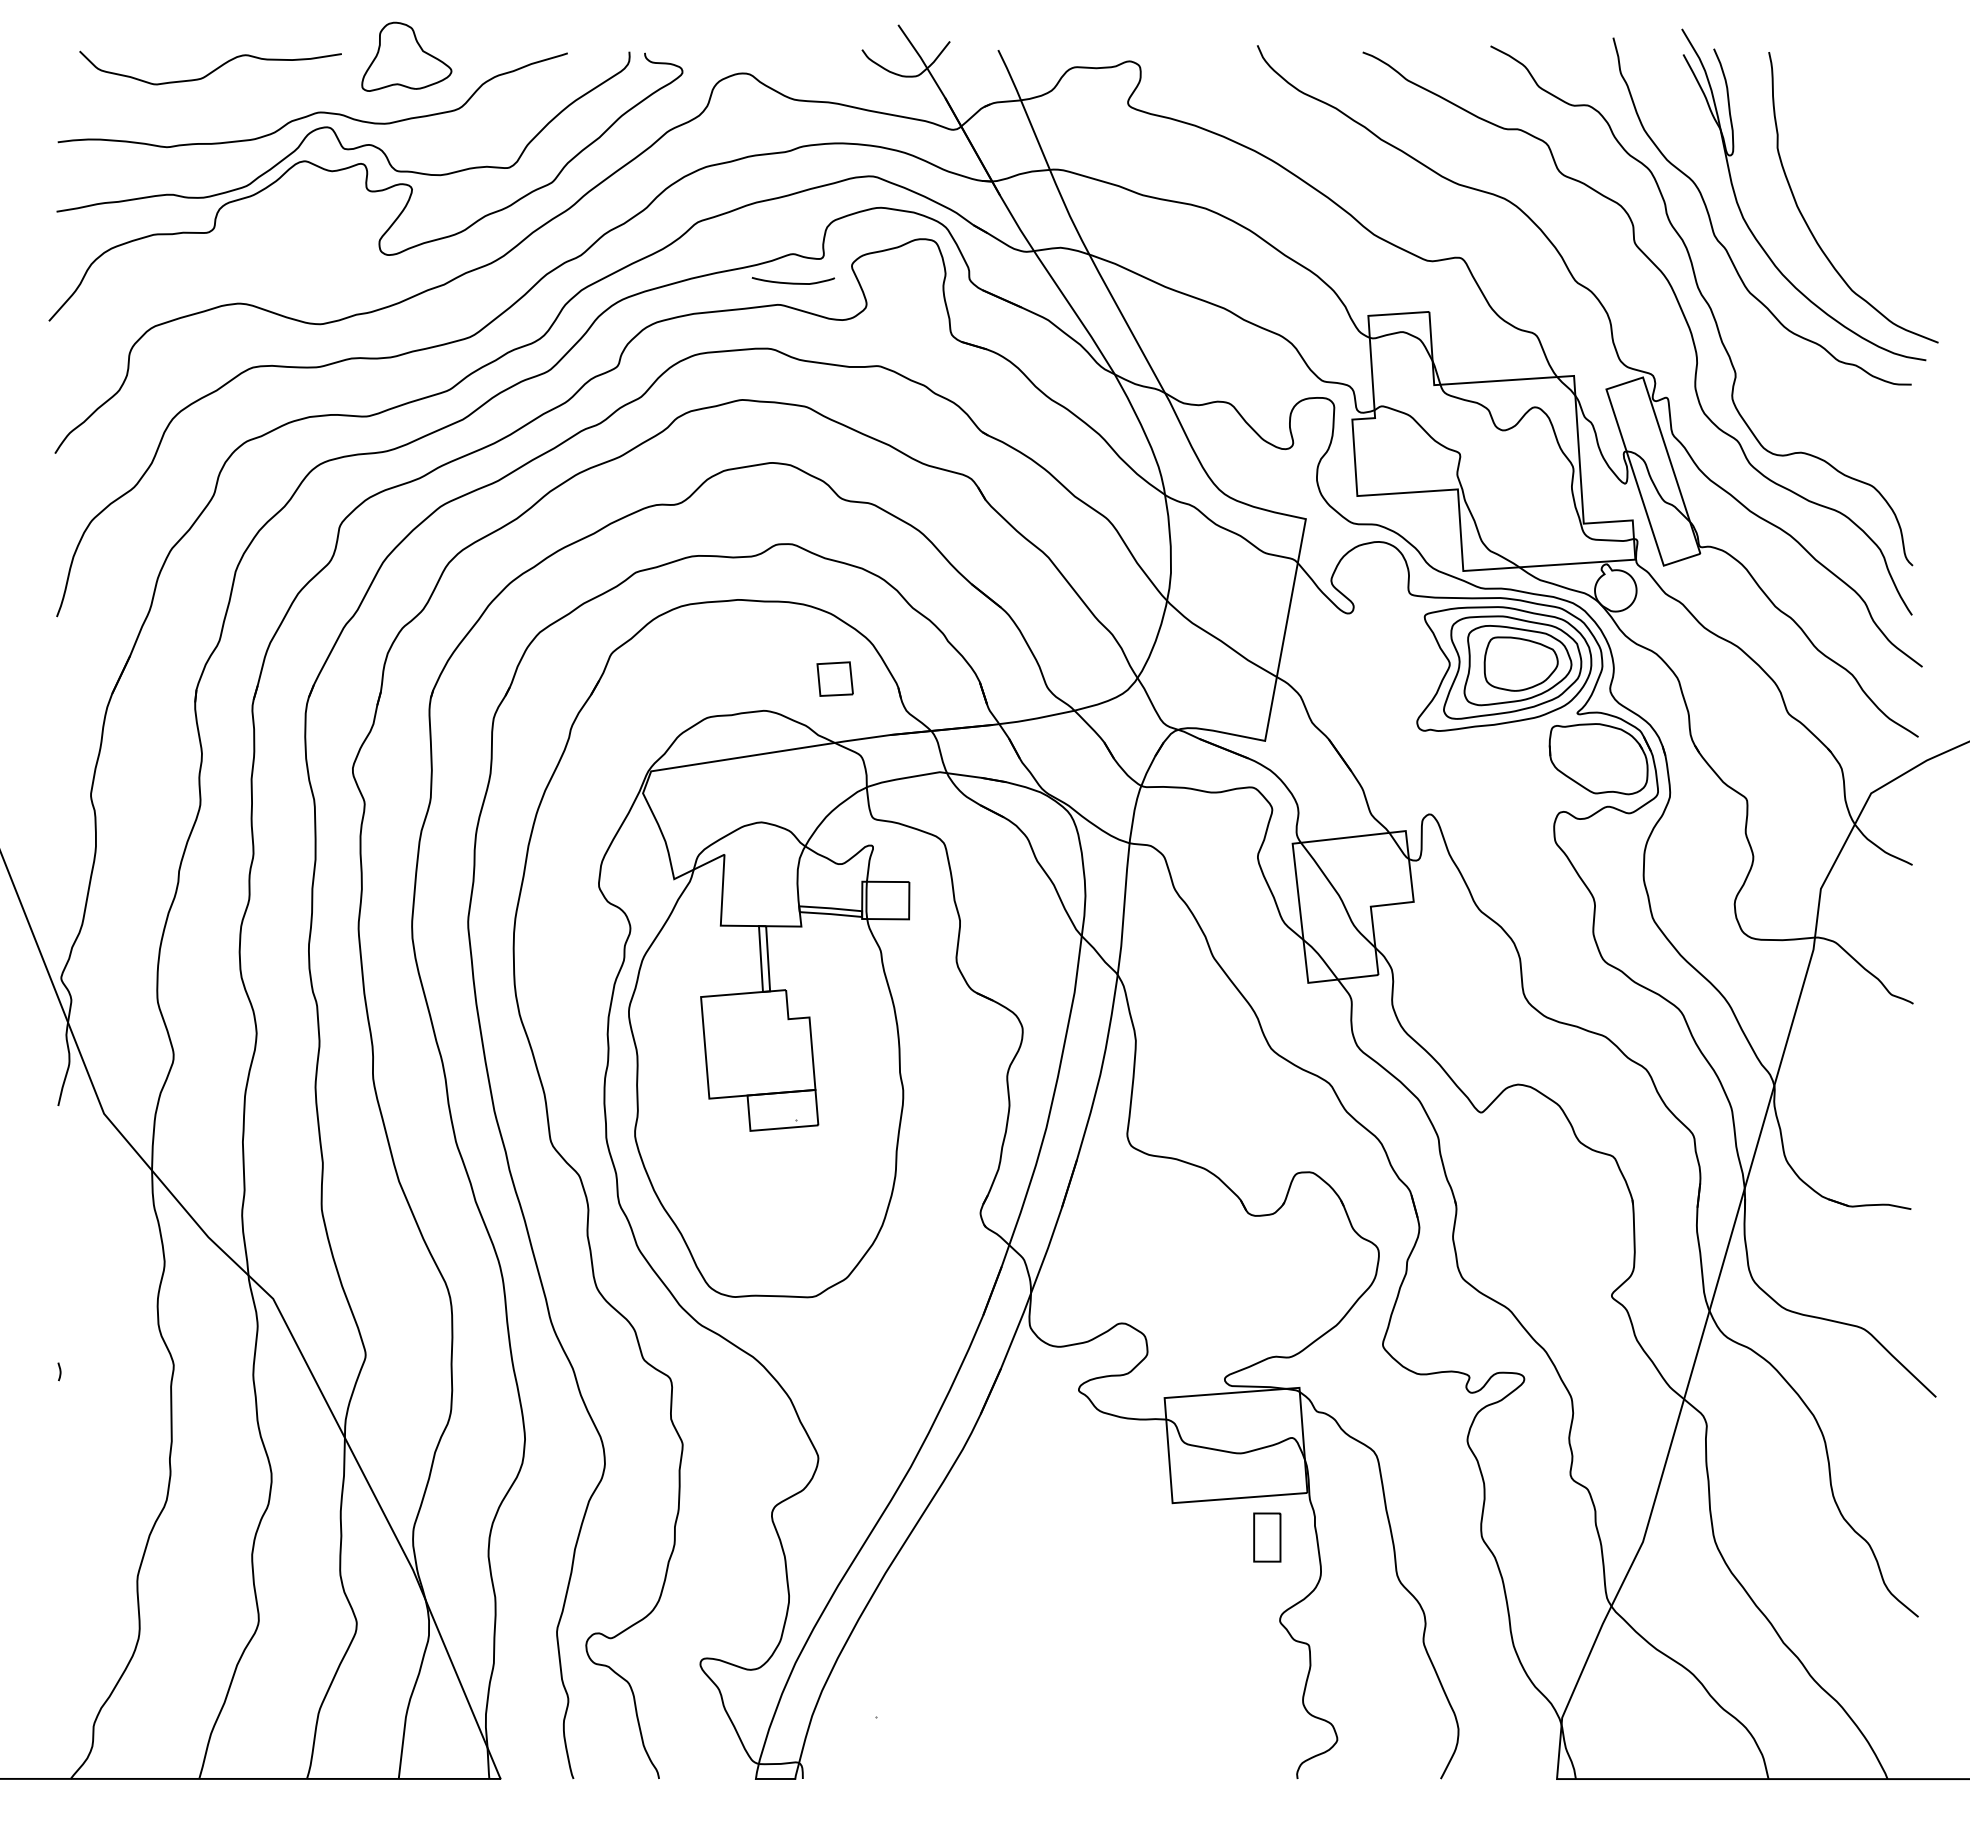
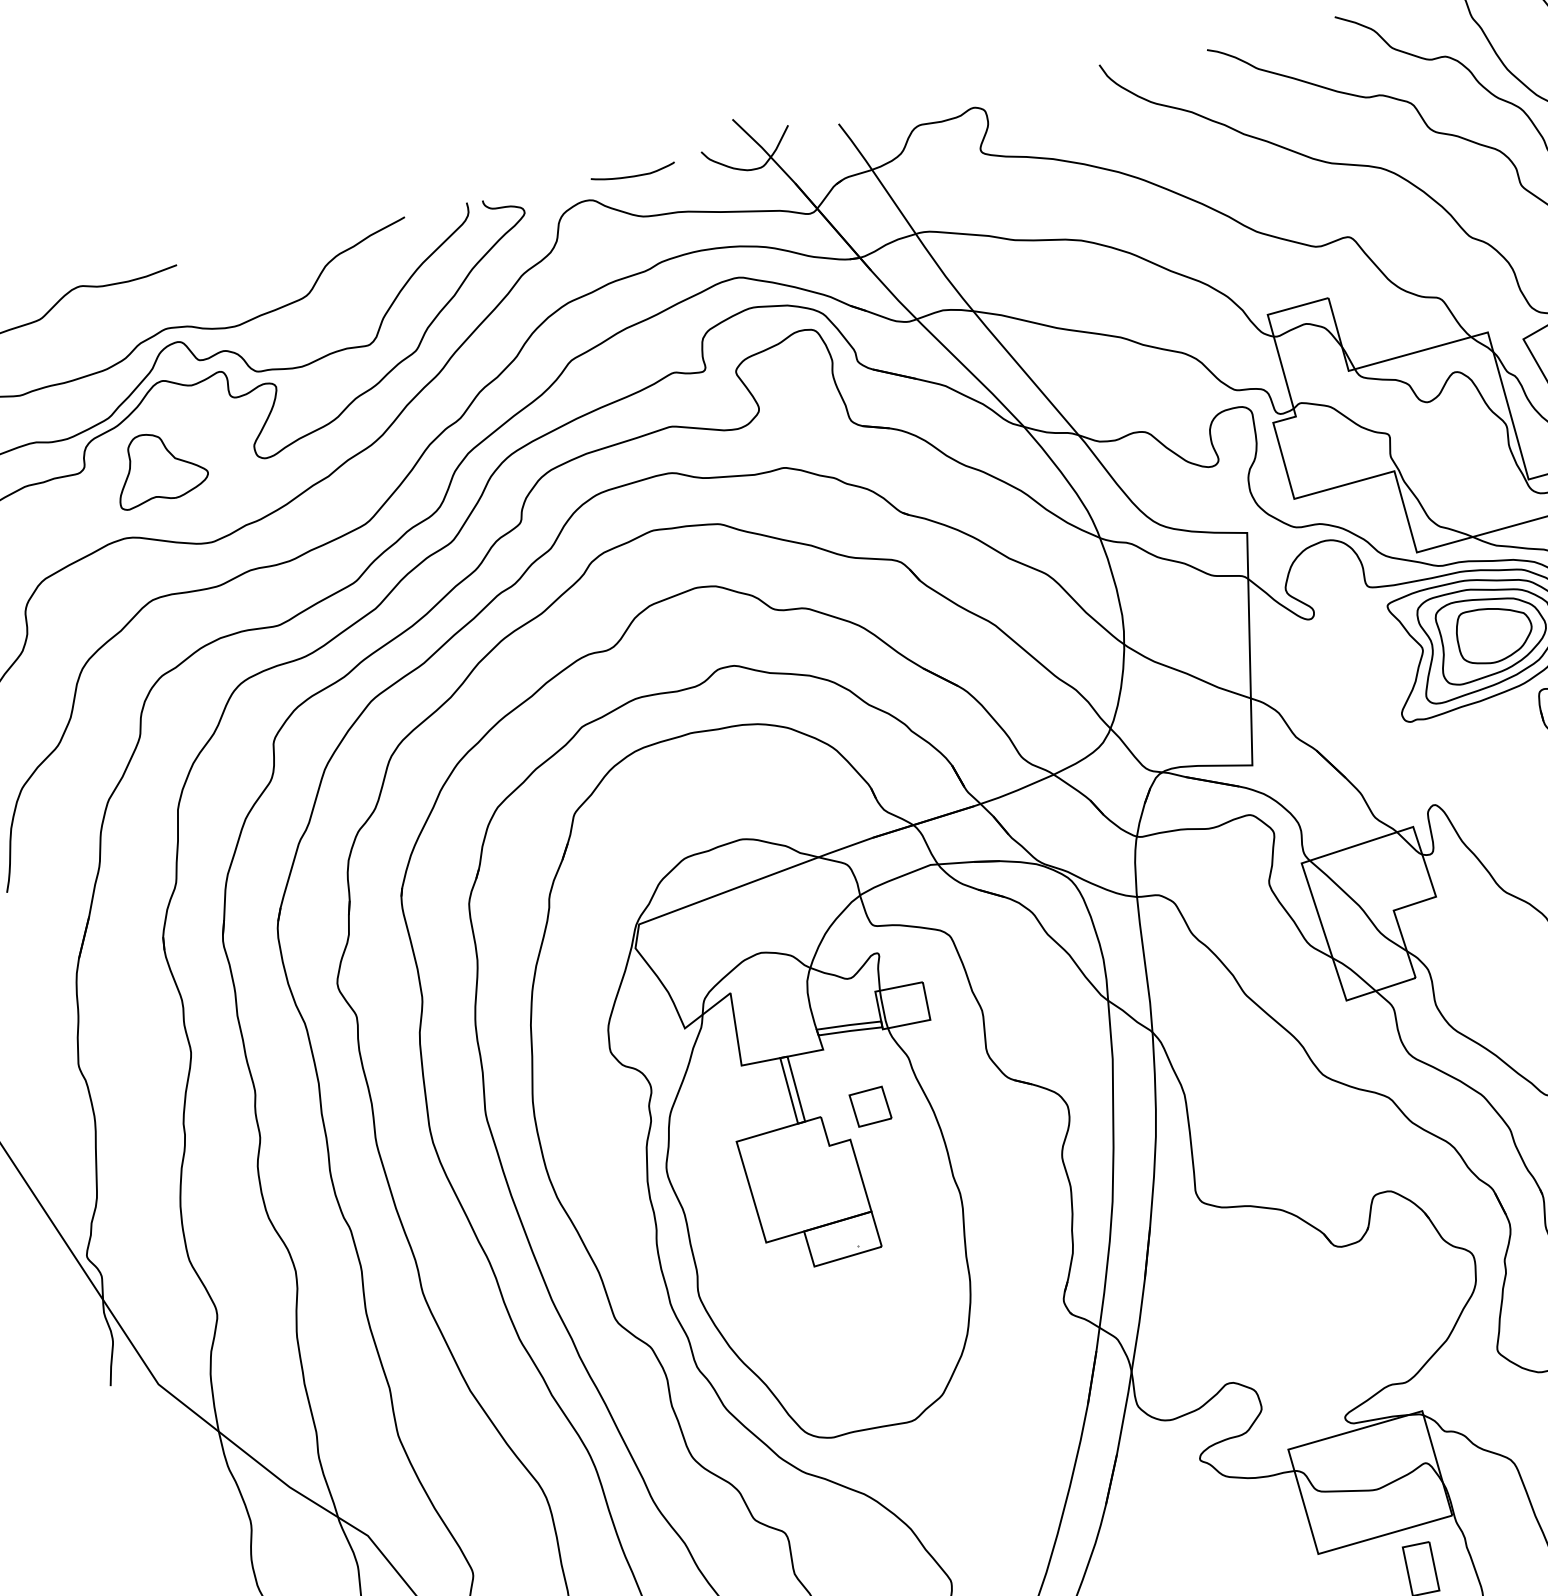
part: (406, 56) -> (159, 467), moved
curve: (793, 282) -> (633, 175), moved
part: (834, 678) -> (869, 1106), moved

